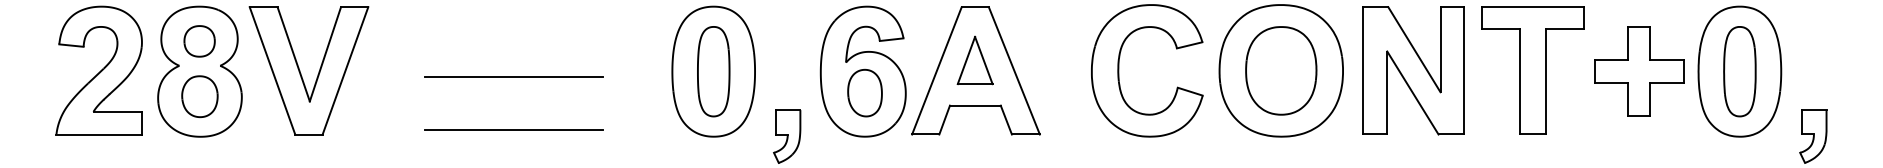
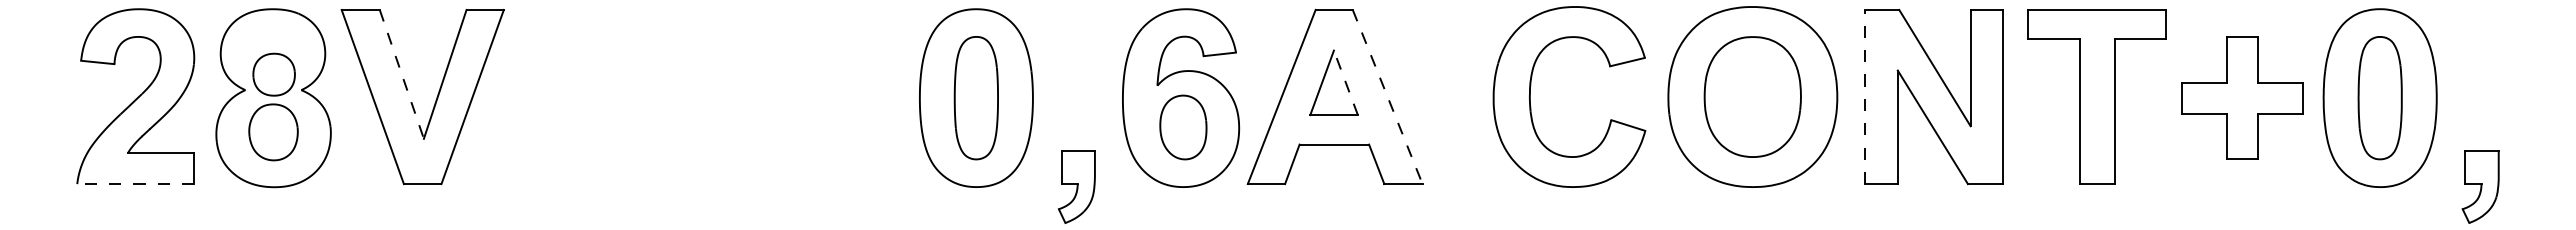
part: (199, 41) -> (273, 74), moved
line: (294, 54) -> (402, 74), solid -> dashed
line: (983, 60) -> (1345, 82), solid -> dashed
line: (1363, 70) -> (1865, 96), solid -> dashed
line: (1014, 71) -> (1387, 97), solid -> dashed
line: (514, 77) -> (703, 105), removed
line: (514, 129) -> (703, 177), removed
line: (99, 134) -> (135, 184), solid -> dashed

